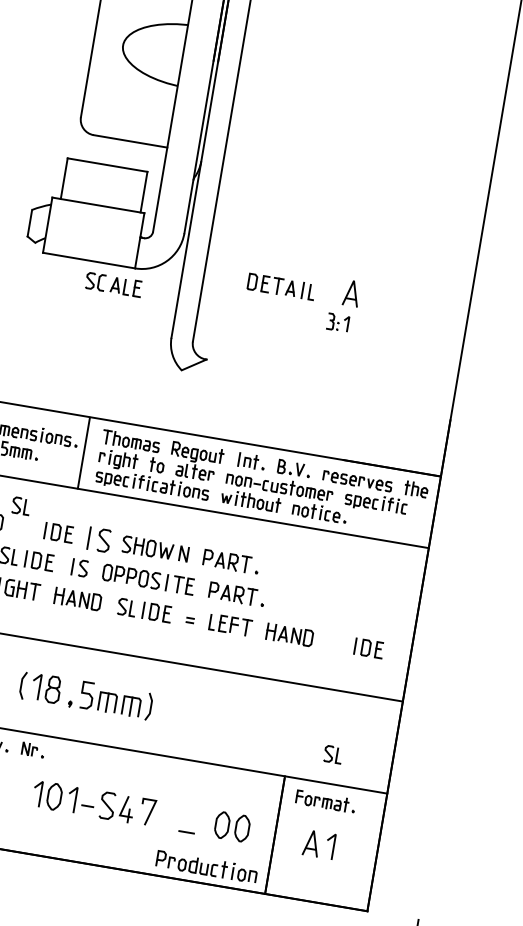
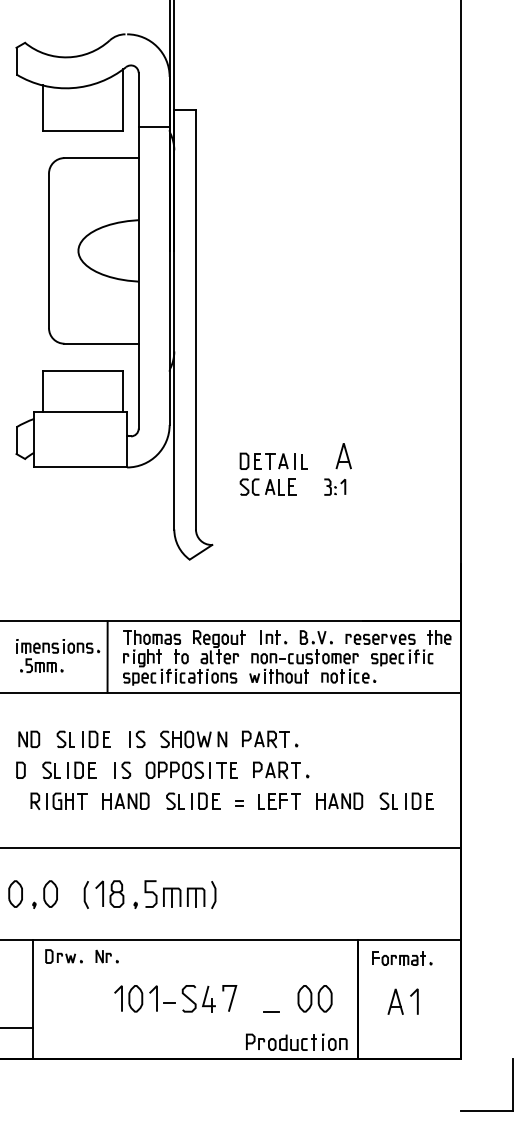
part: (113, 284) -> (267, 486), moved
part: (20, 505) -> (65, 738), moved
part: (99, 538) -> (137, 738), size x0.71
part: (332, 753) -> (388, 800), moved

